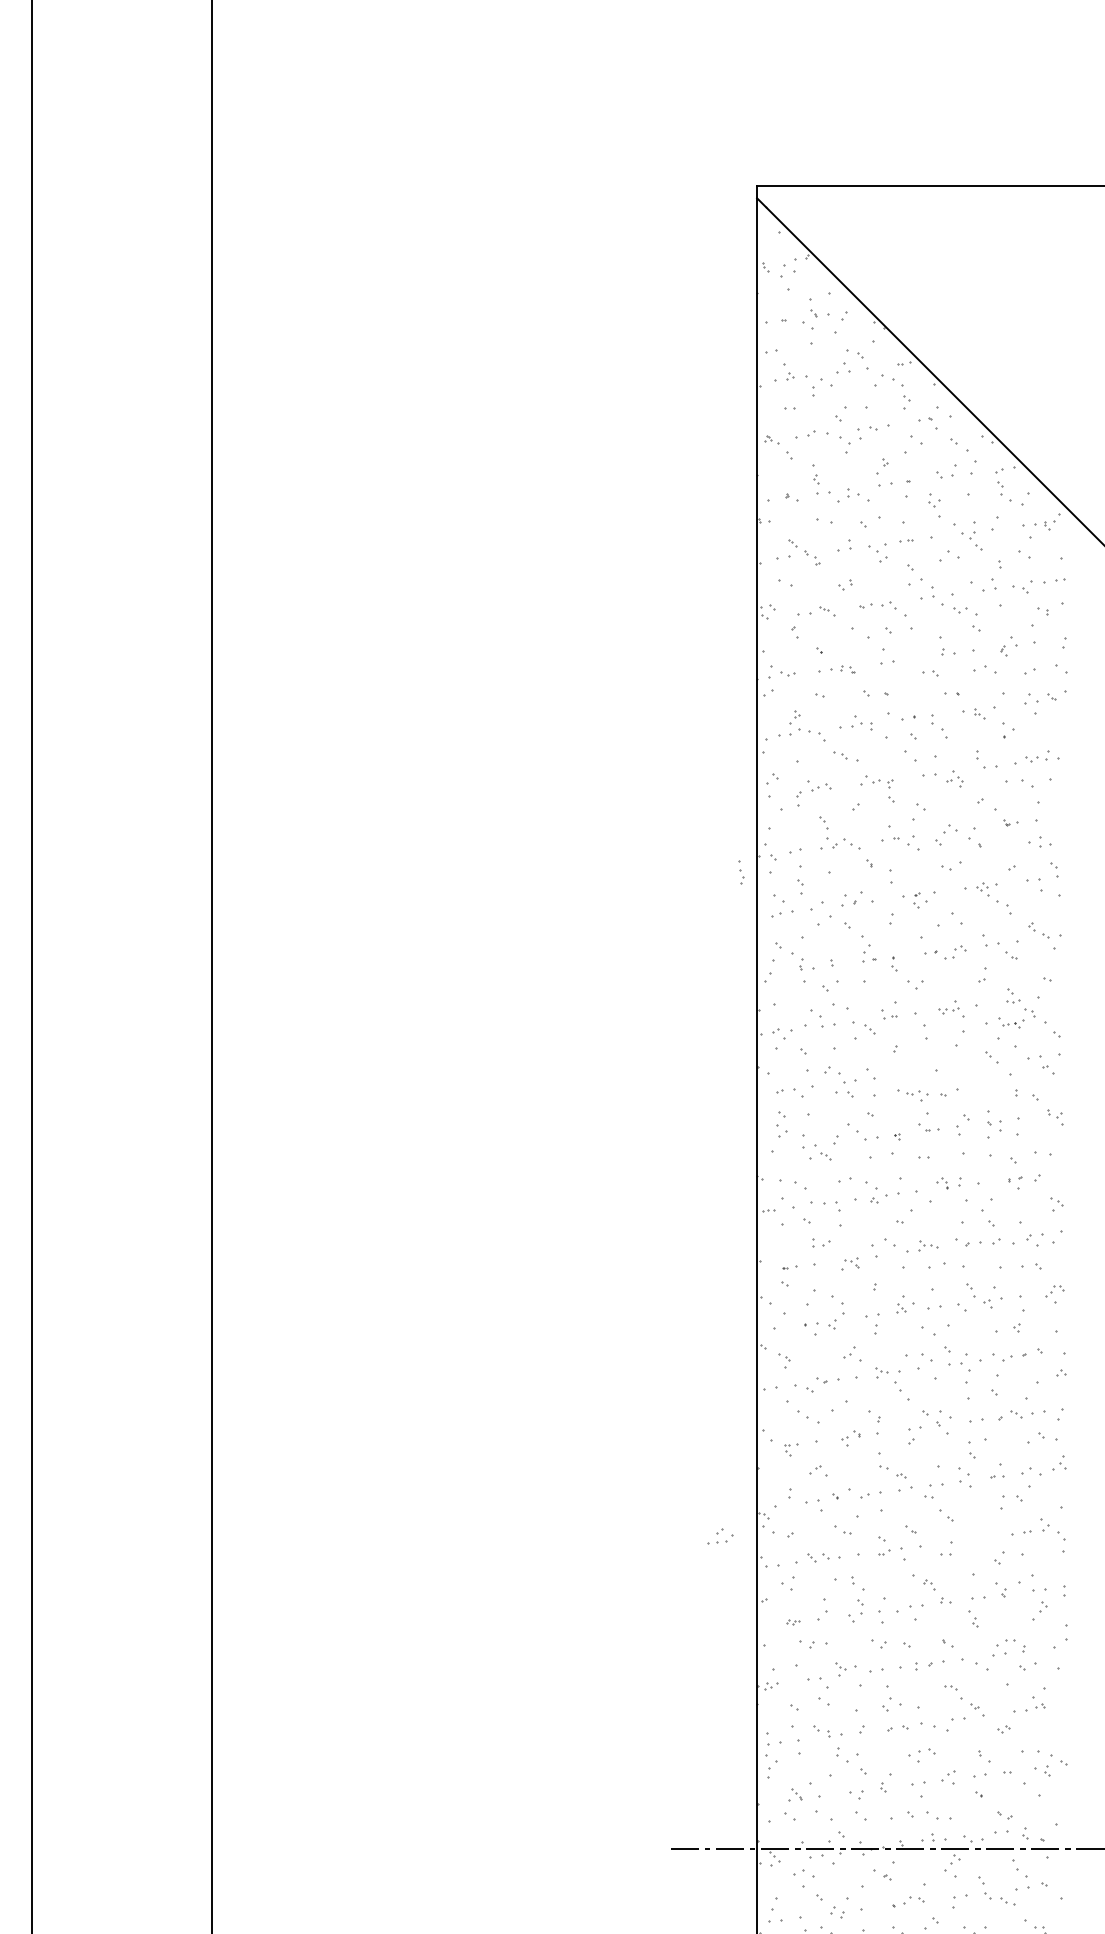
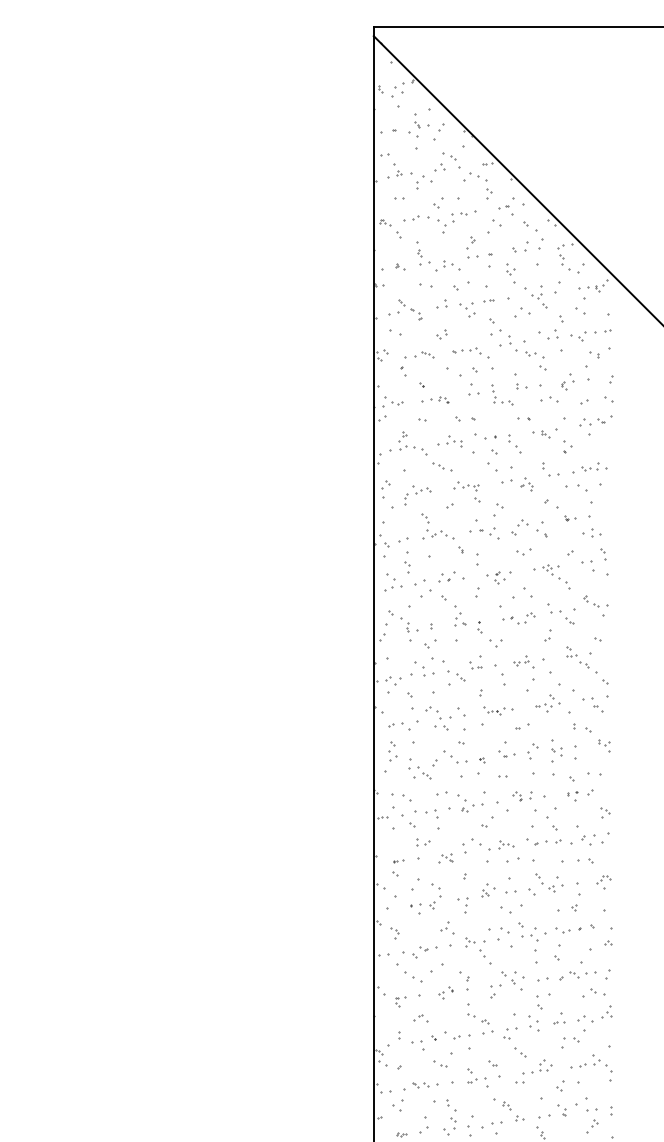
part: (741, 872) -> (493, 393), moved
part: (1011, 1022) -> (494, 710), moved
part: (917, 1095) -> (543, 707), moved
part: (720, 1536) -> (542, 1066), moved

